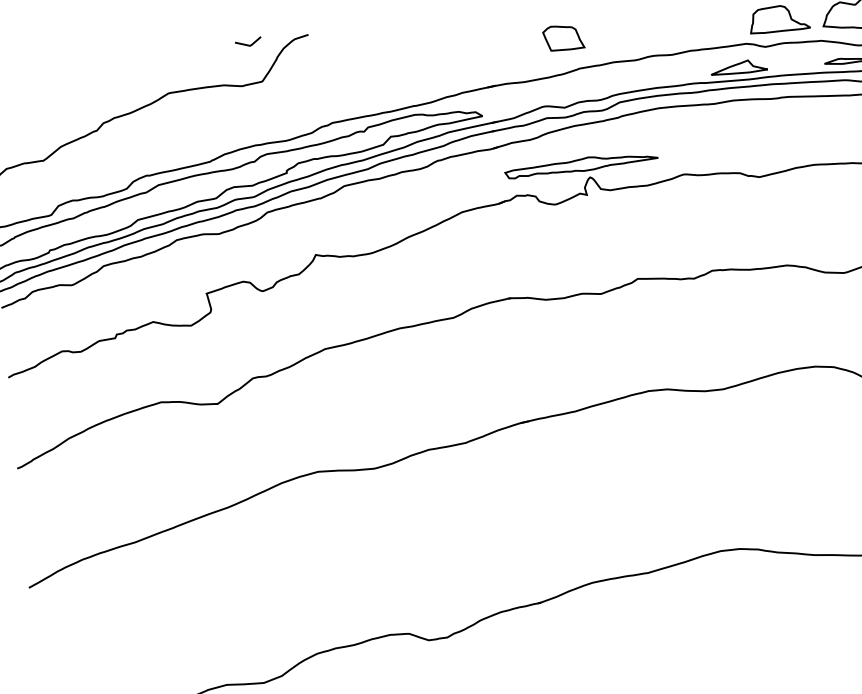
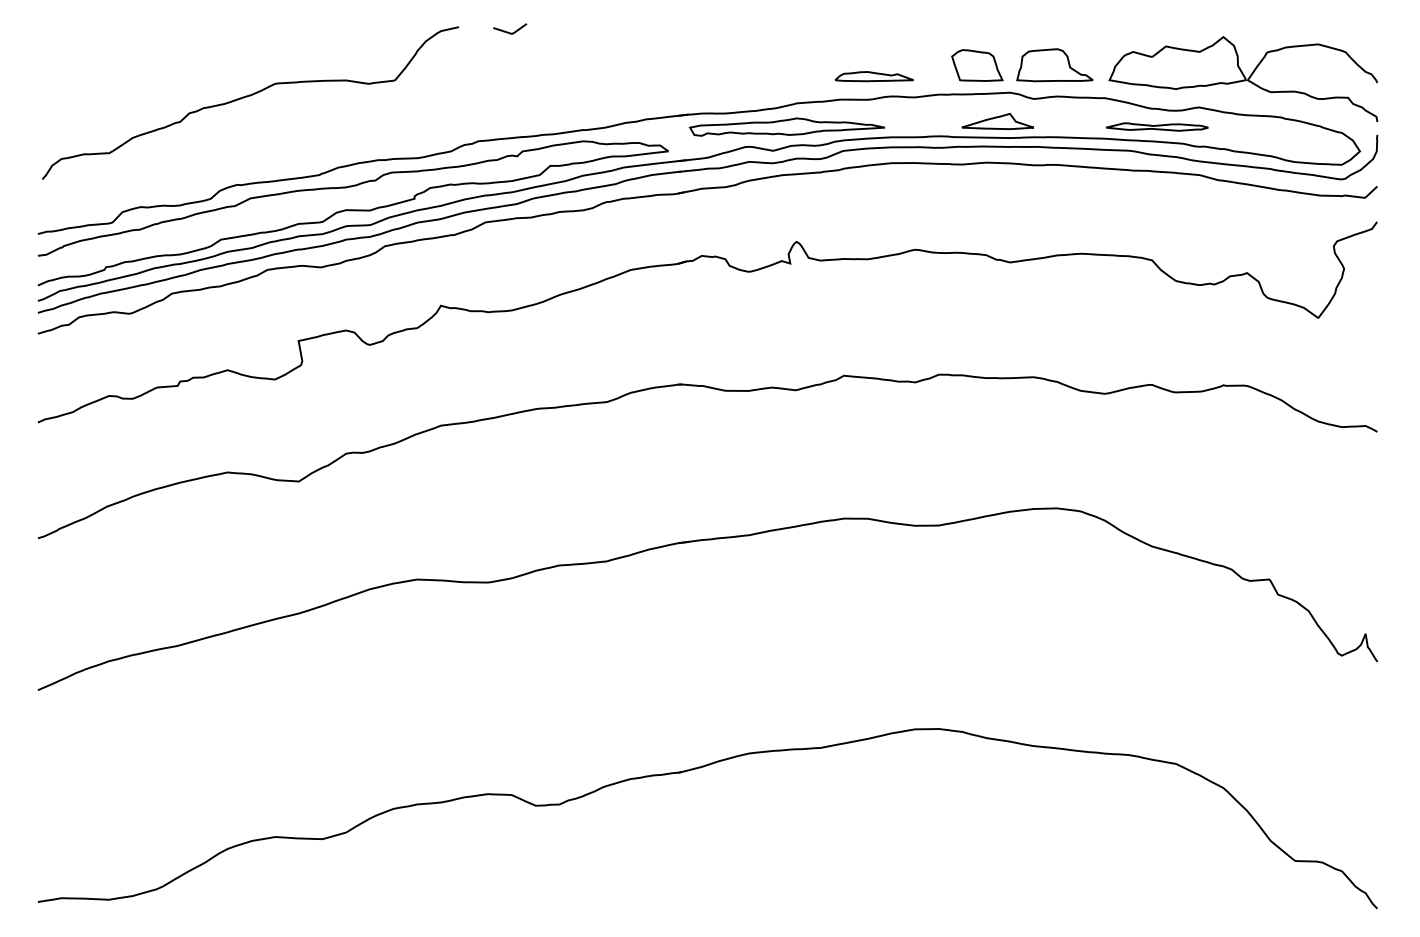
part: (563, 37) -> (977, 65), moved
part: (637, 41) -> (873, 76), added
curve: (247, 44) -> (508, 31), moved
part: (580, 164) -> (786, 126), moved

